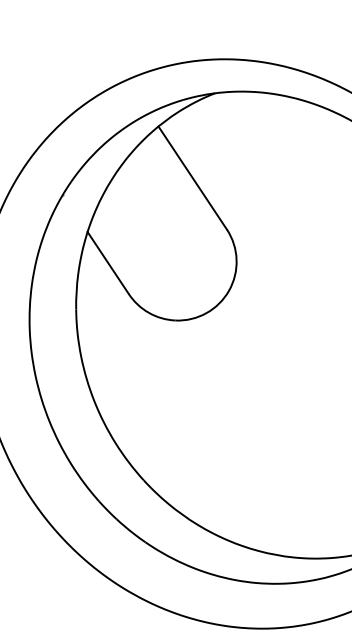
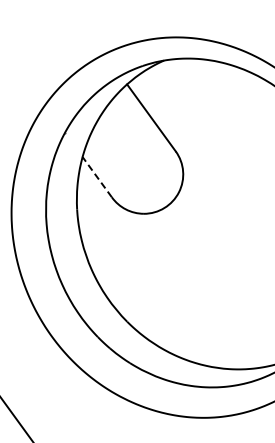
line: (108, 263) -> (97, 177), solid -> dashed

